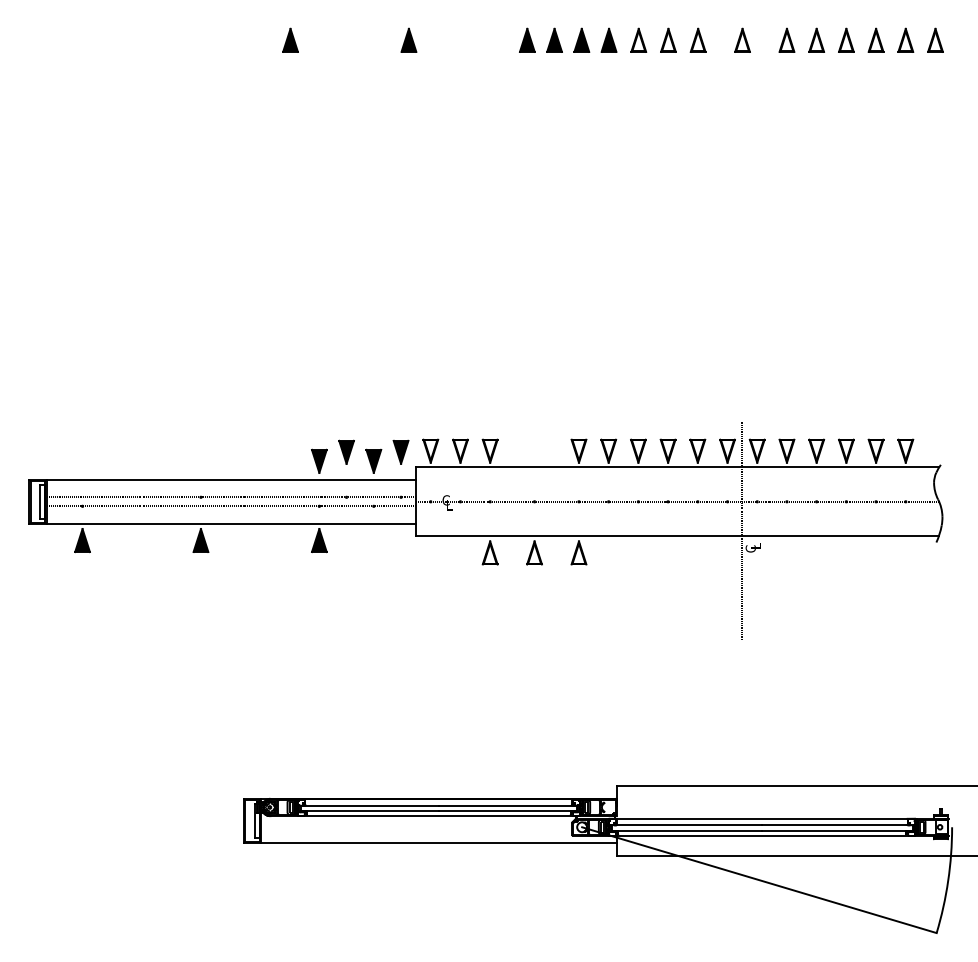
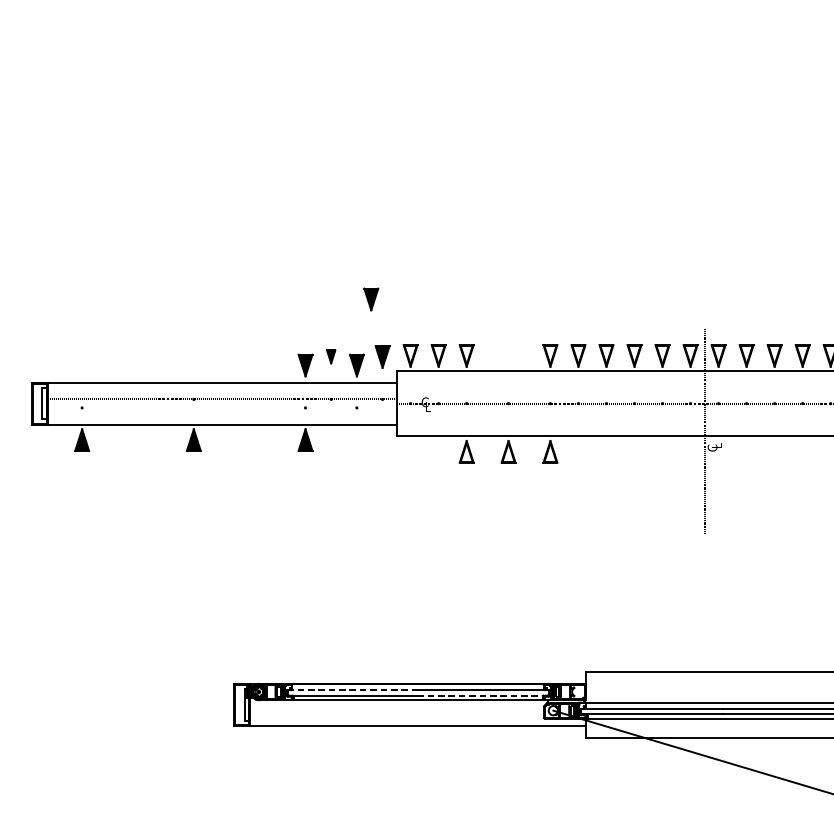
part: (388, 390) -> (370, 298), added
part: (346, 451) -> (331, 356), size x0.6
line: (230, 506) -> (221, 408), removed
line: (369, 805) -> (352, 690), solid -> dashed
line: (507, 811) -> (483, 695), solid -> dashed

